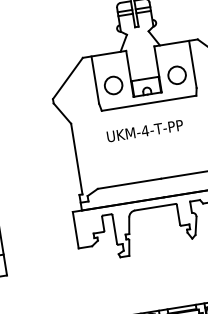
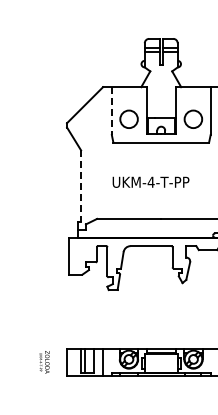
line: (95, 80) -> (111, 111), solid -> dashed
text: (144, 130) -> (150, 181), moved
line: (77, 159) -> (81, 186), solid -> dashed

